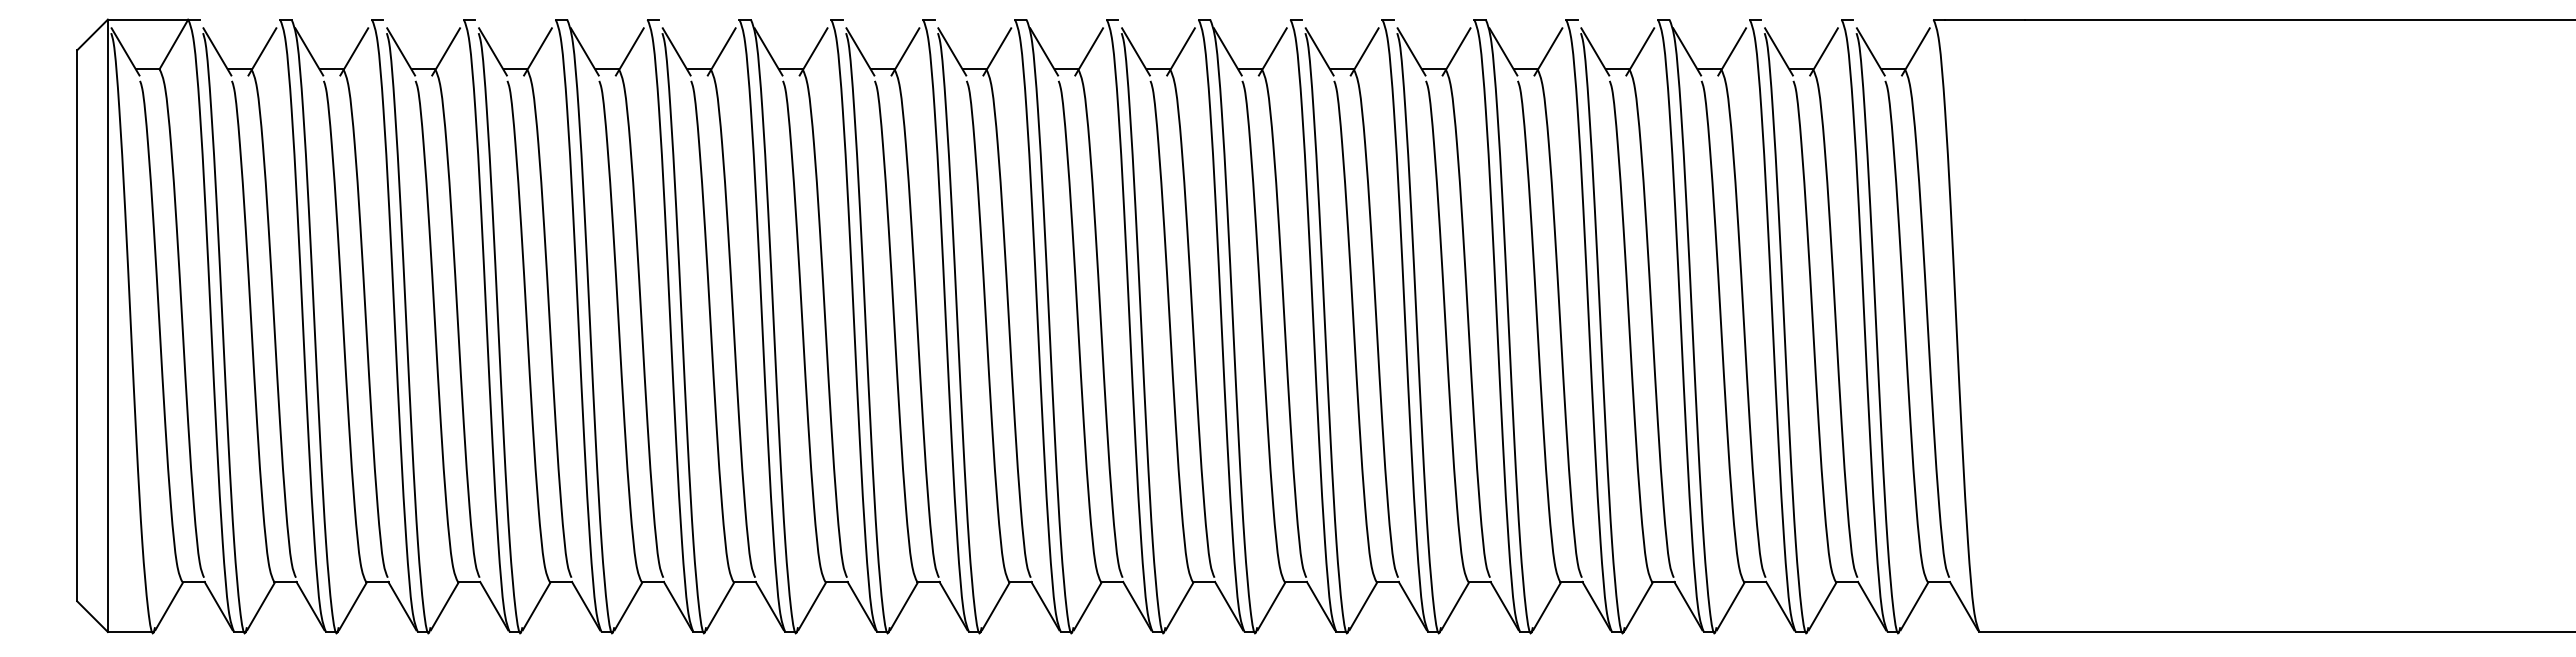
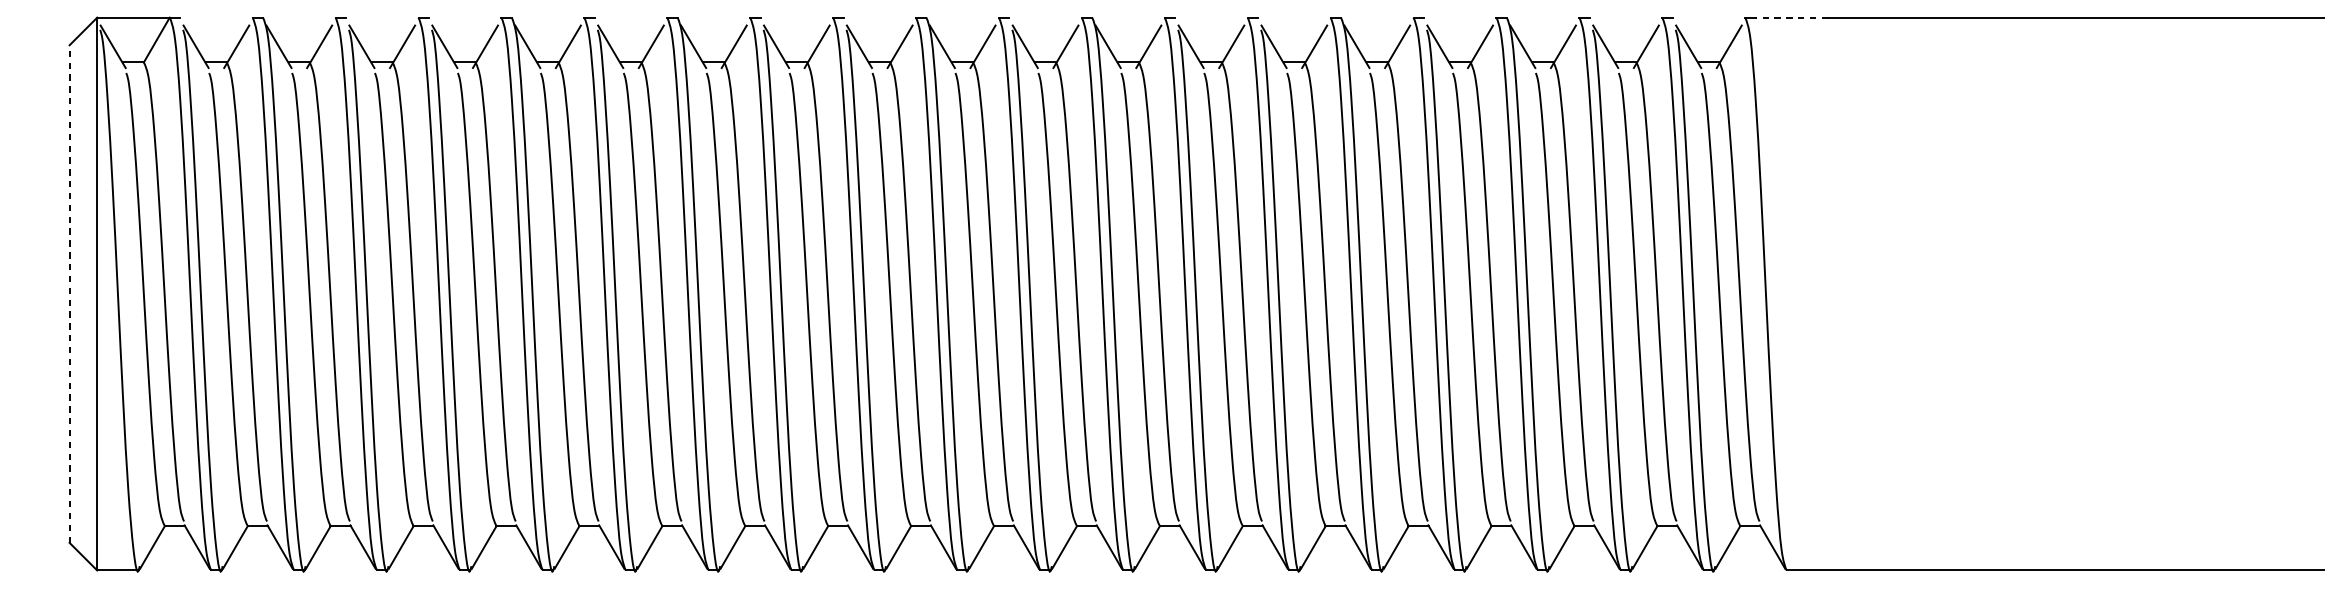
line: (1984, 19) -> (1791, 17), solid -> dashed
line: (77, 325) -> (69, 293), solid -> dashed

